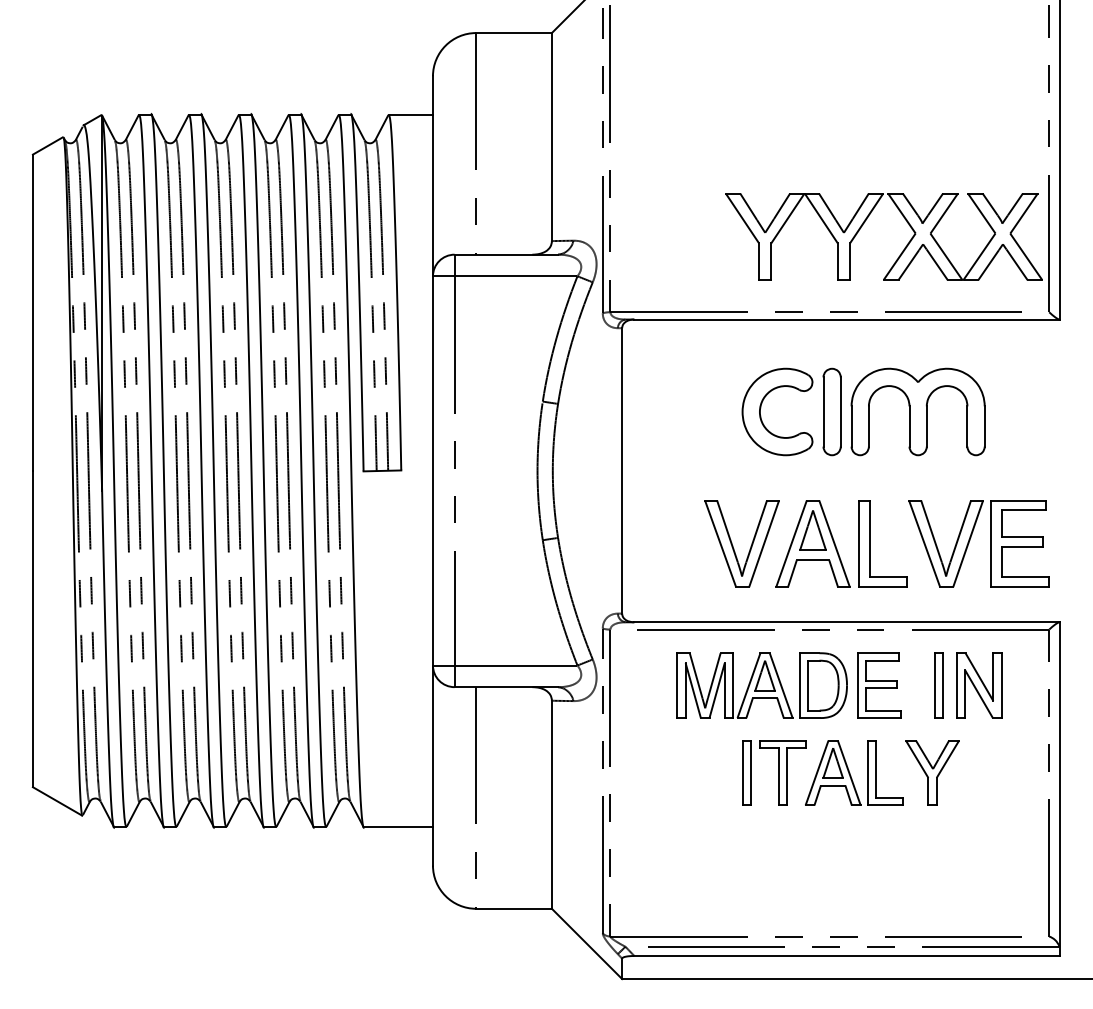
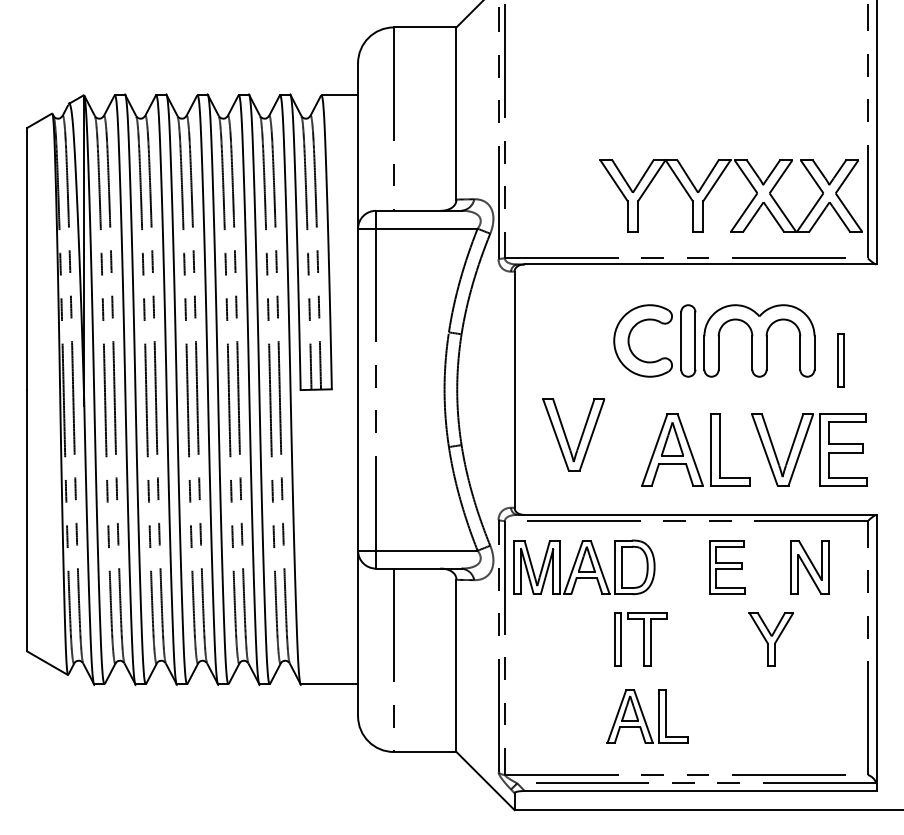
part: (733, 544) -> (566, 435), moved
part: (762, 685) -> (584, 567), moved
part: (938, 685) -> (840, 360), moved
part: (854, 772) -> (647, 716), moved

